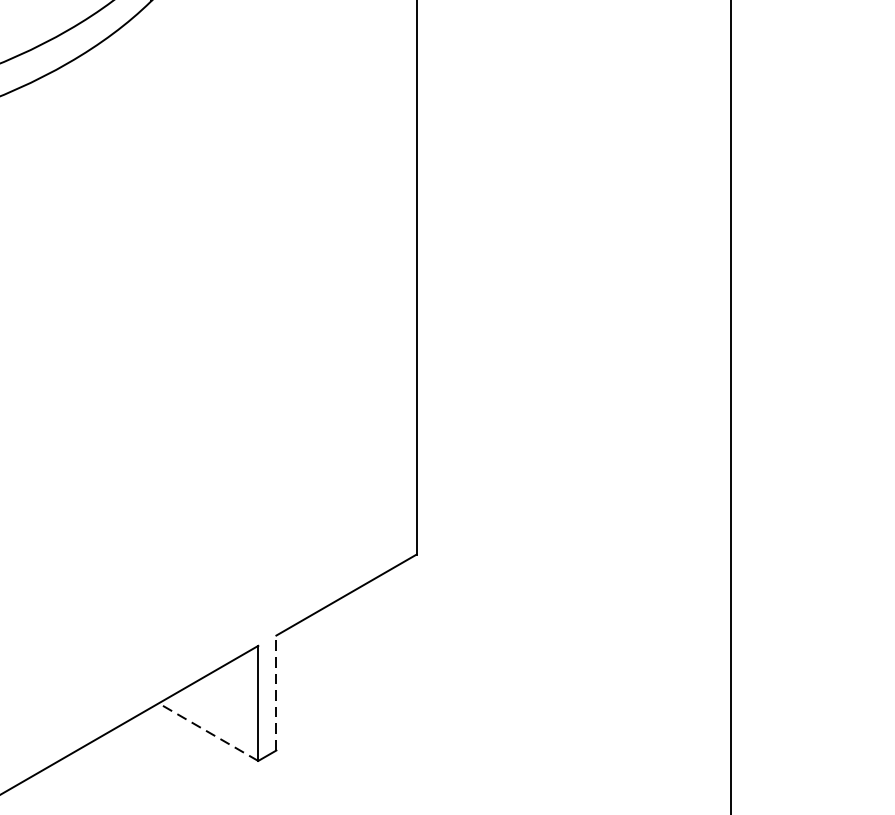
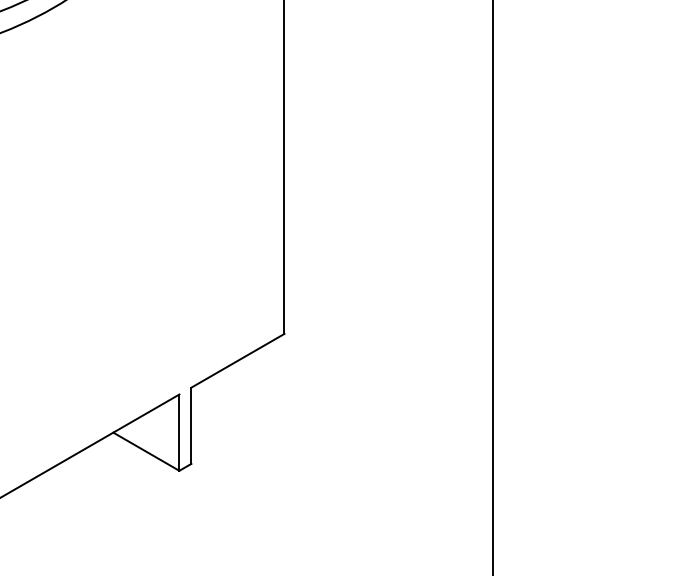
line: (276, 692) -> (191, 425), dashed -> solid
line: (207, 731) -> (145, 451), dashed -> solid

